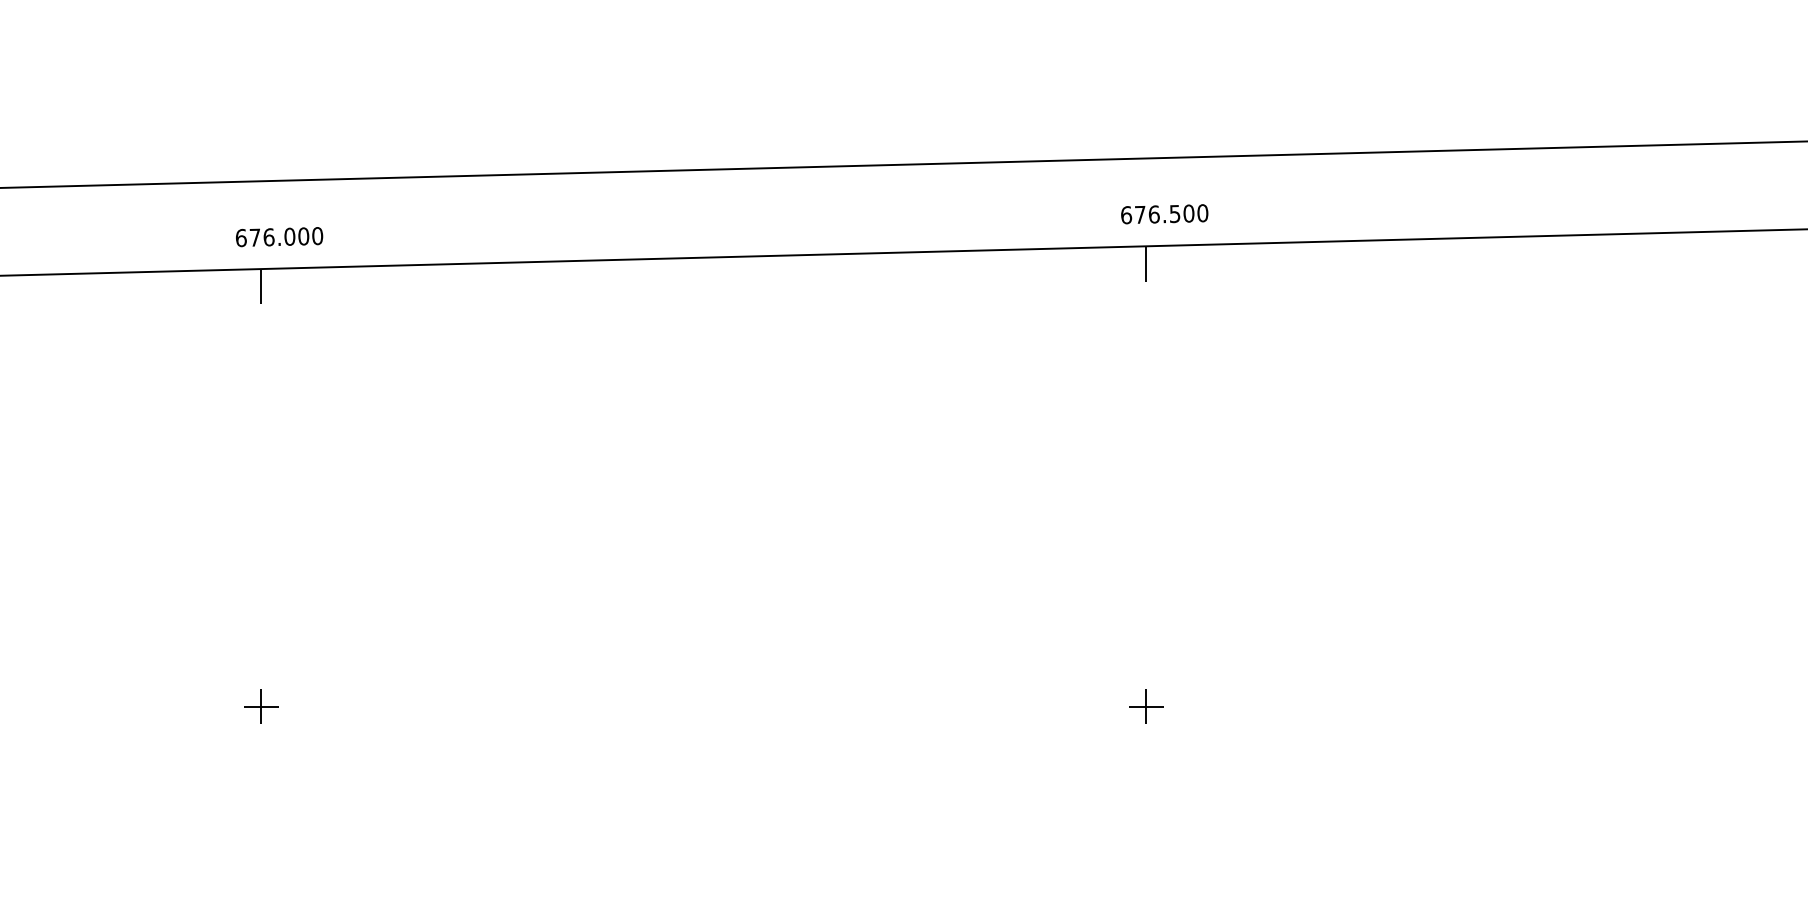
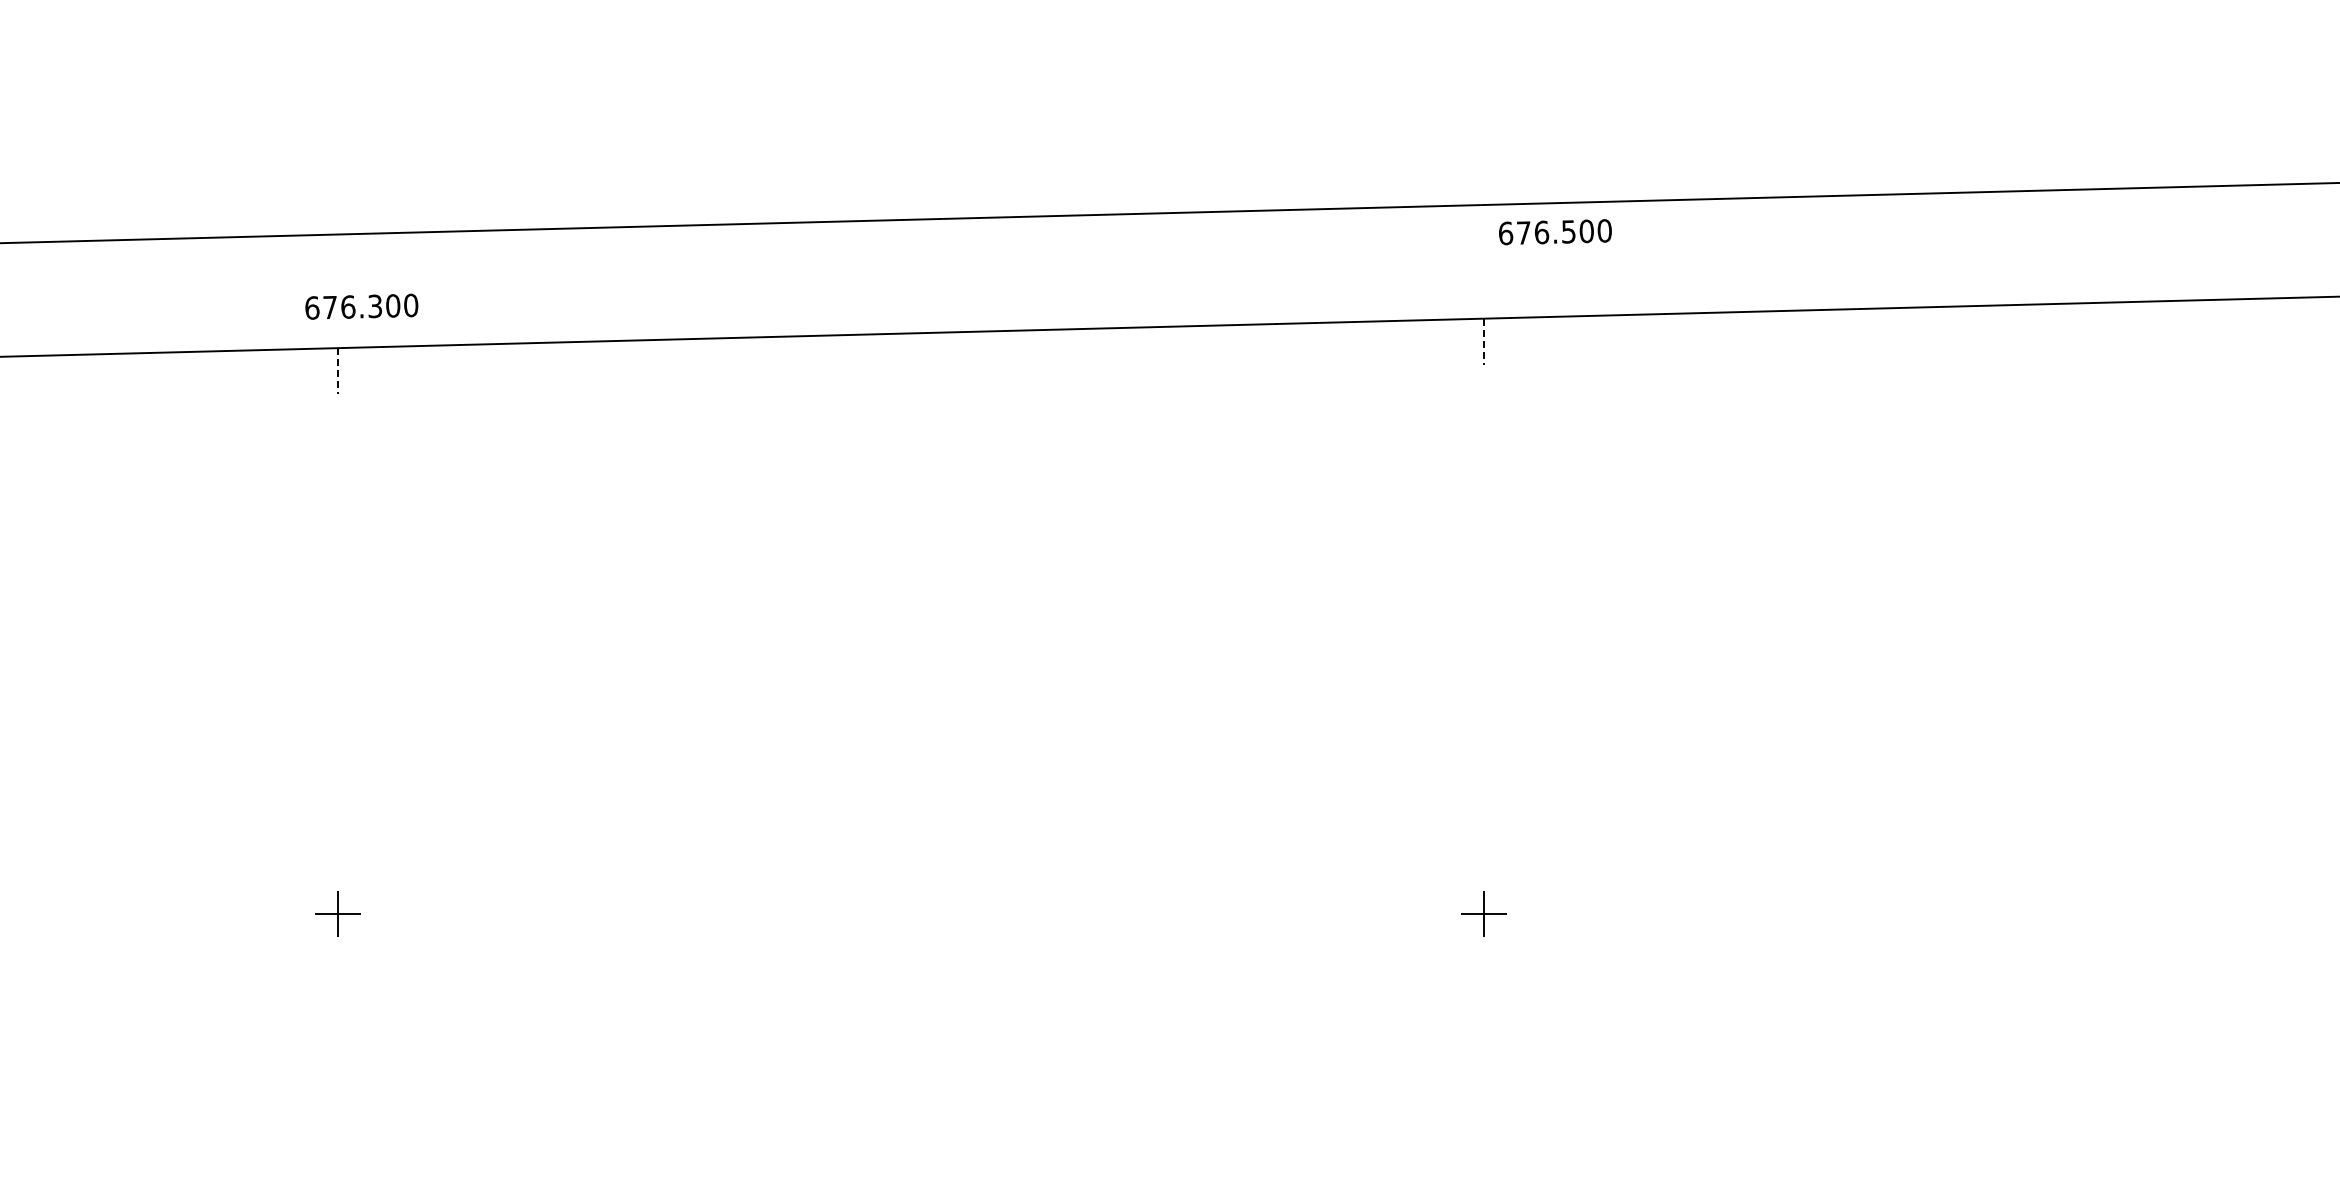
text: (1164, 214) -> (1555, 232), moved
text: (290, 236) -> (375, 306), 676.000 -> 676.300
line: (1146, 263) -> (1483, 341), solid -> dashed
line: (261, 287) -> (338, 371), solid -> dashed

